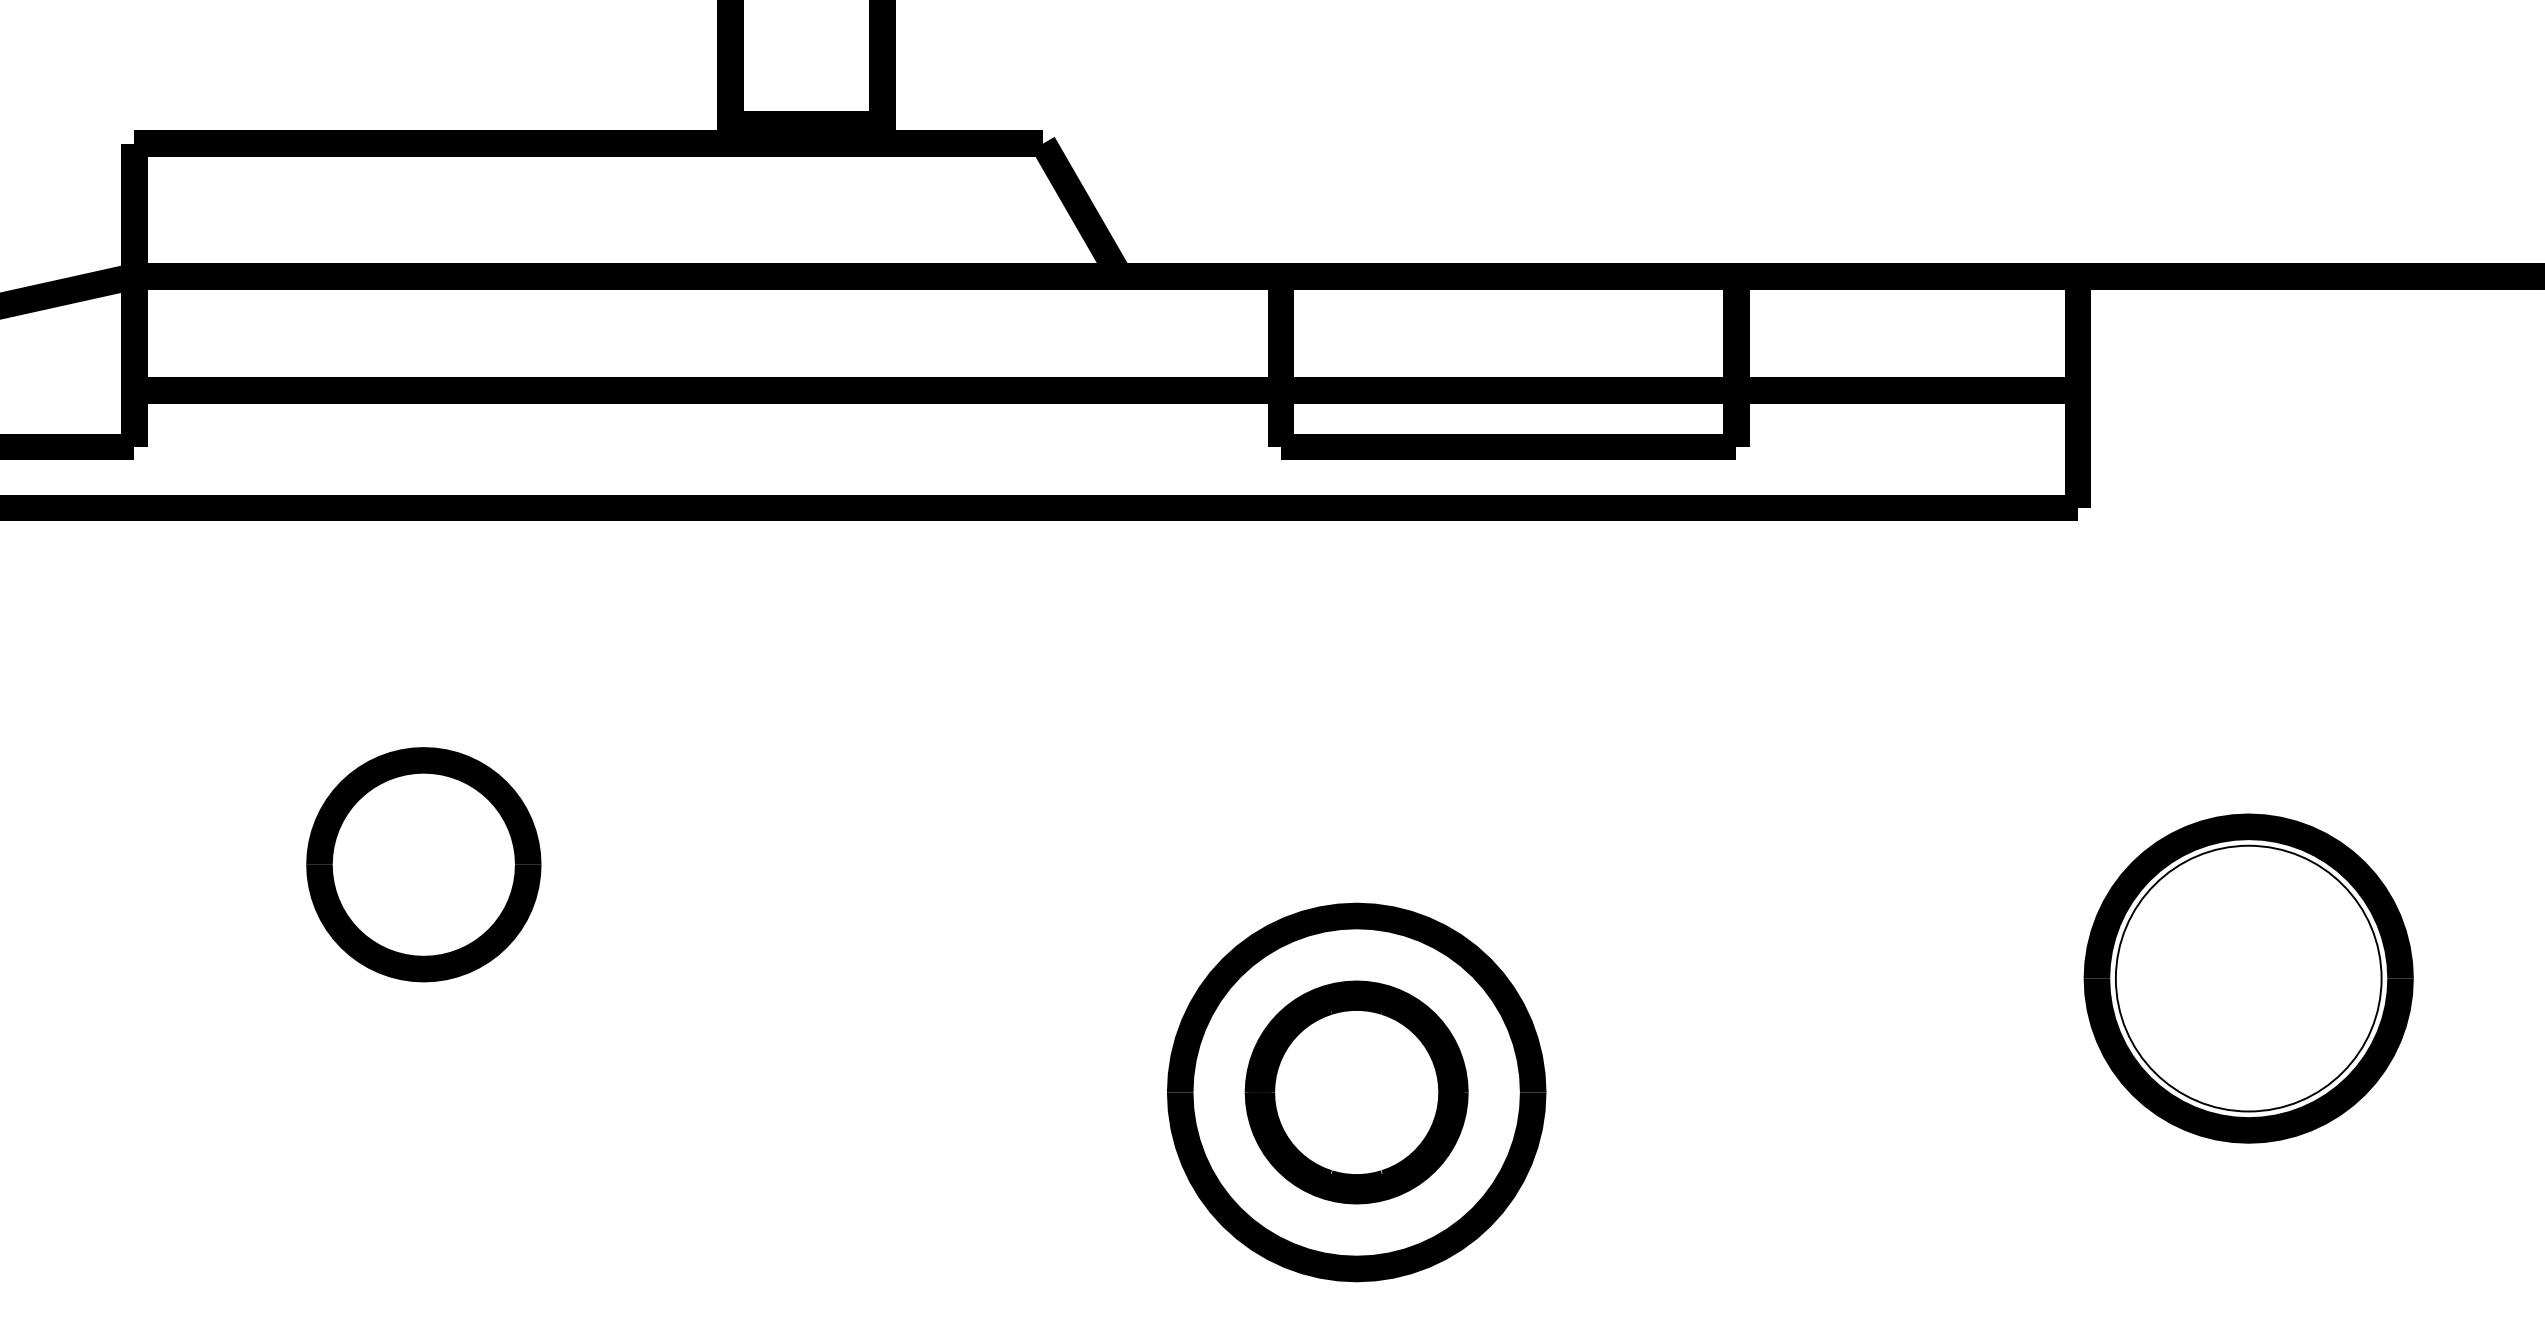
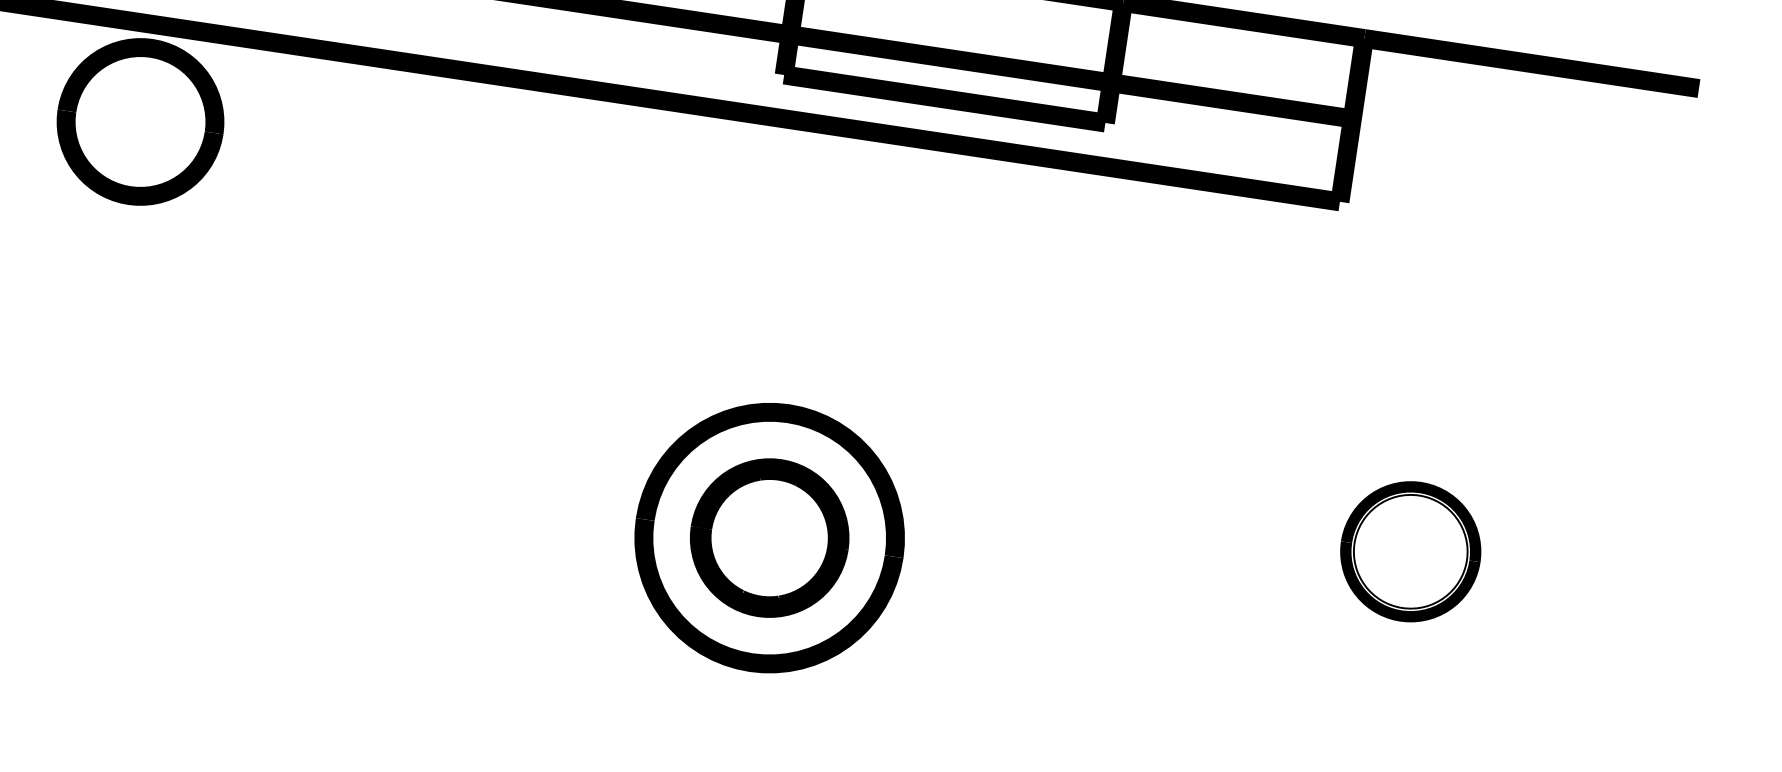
part: (423, 864) -> (140, 121), moved
part: (2248, 978) -> (1410, 551), size x0.6

